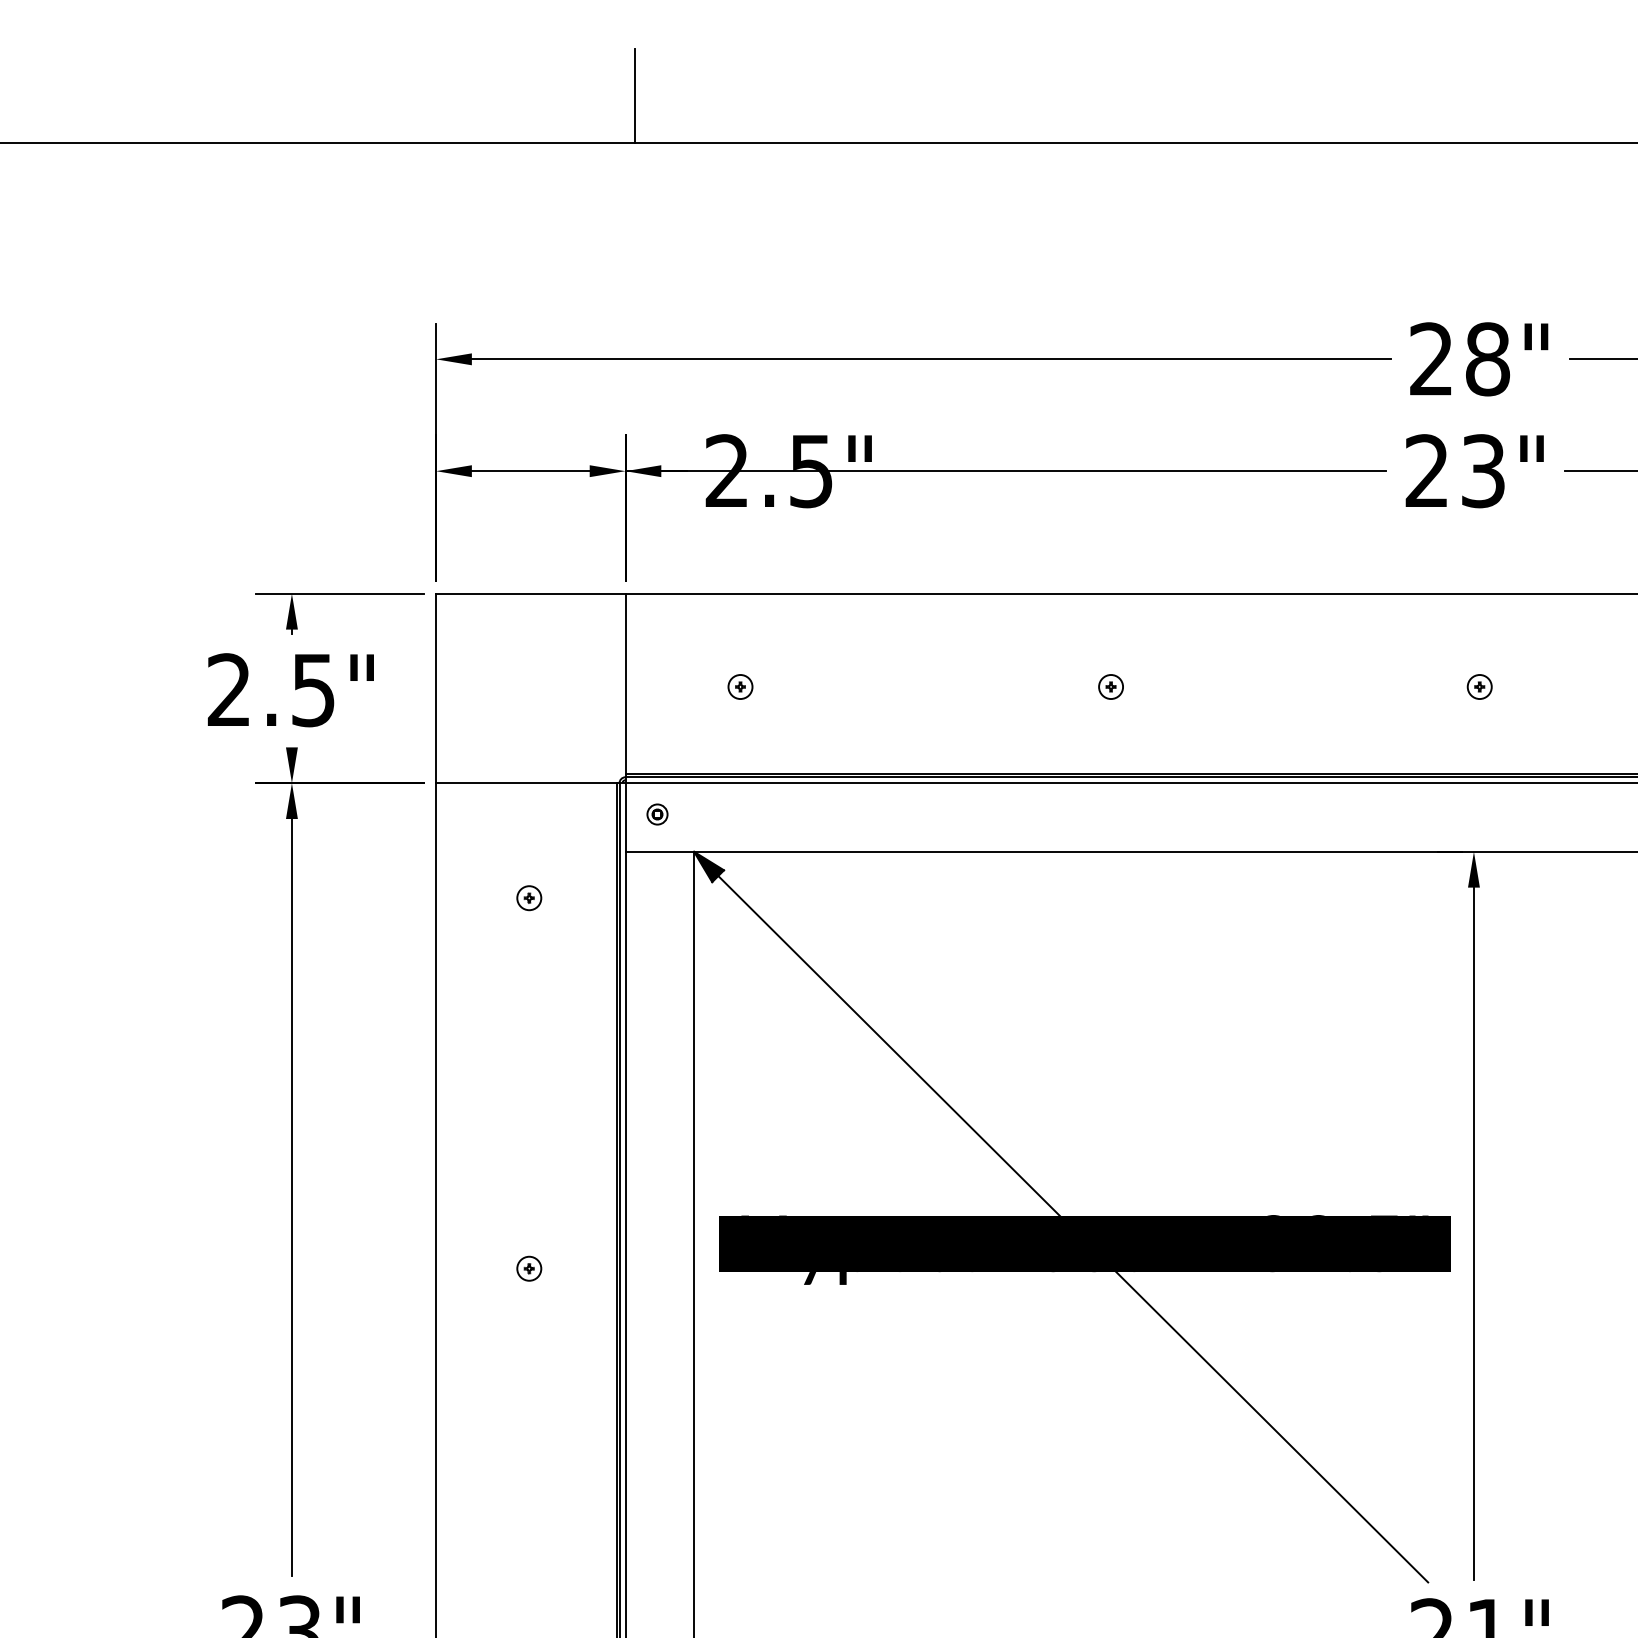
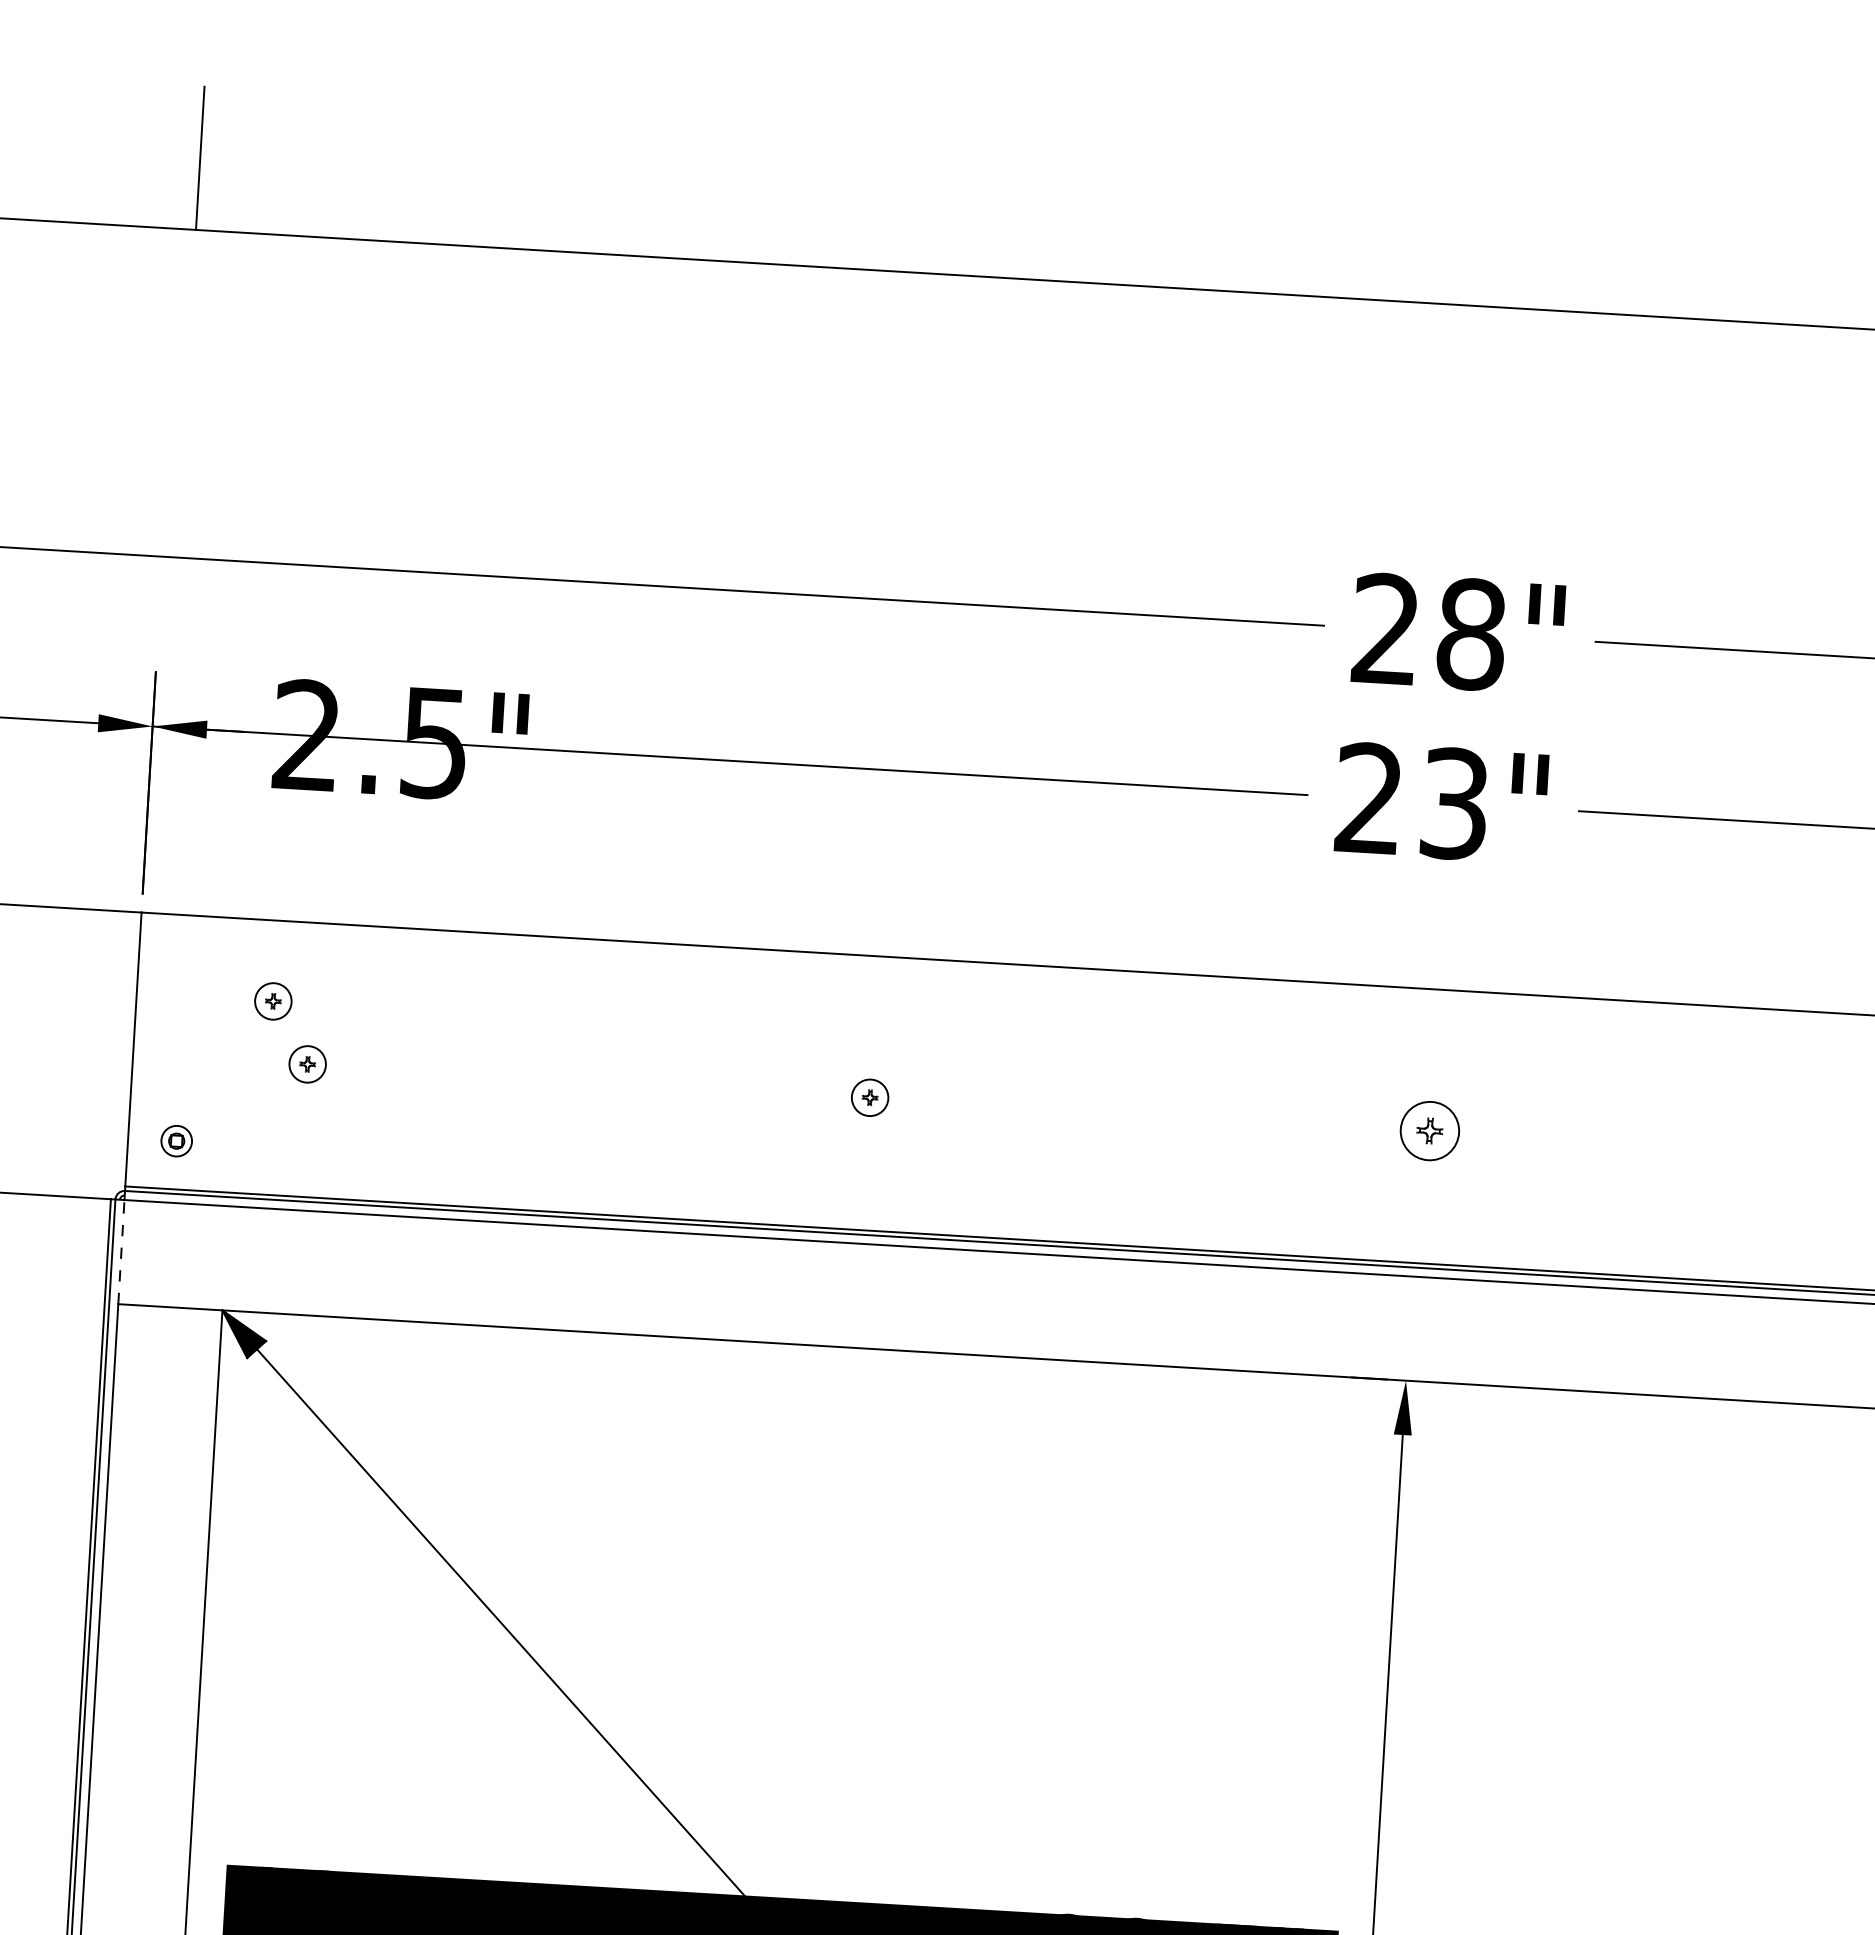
part: (715, 646) -> (273, 1000), added
part: (1479, 686) -> (1429, 1130), size x1.6
part: (657, 814) -> (176, 1141), moved
line: (625, 817) -> (121, 1252), solid -> dashed

